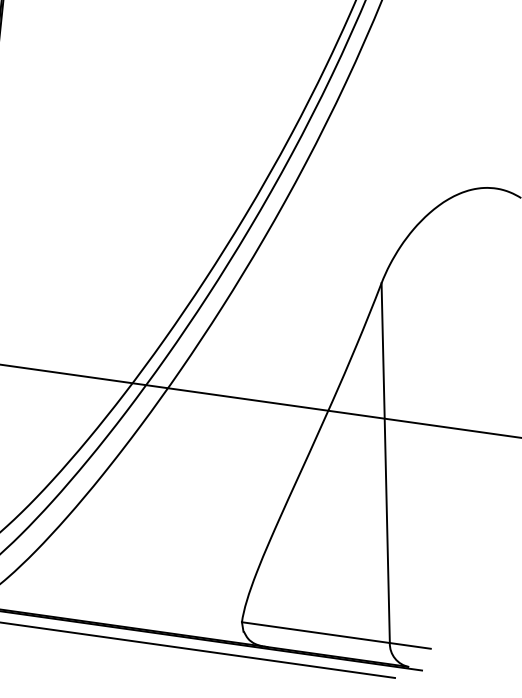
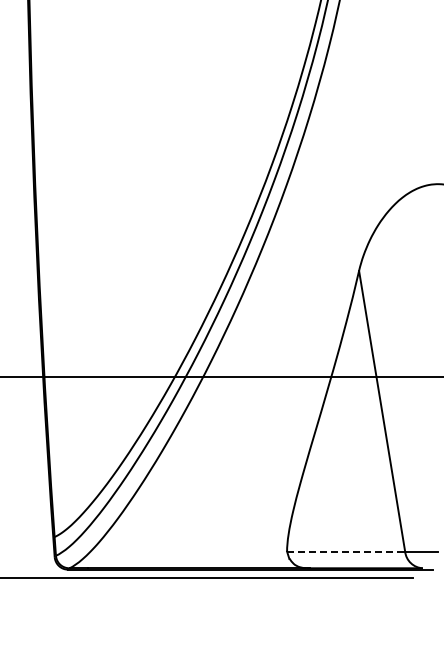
line: (316, 632) -> (346, 551), solid -> dashed

